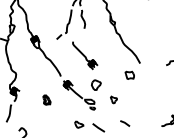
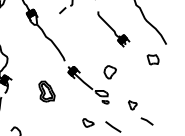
part: (85, 55) -> (114, 29), moved
part: (46, 99) -> (46, 90), size x1.67
part: (113, 99) -> (132, 104), moved

